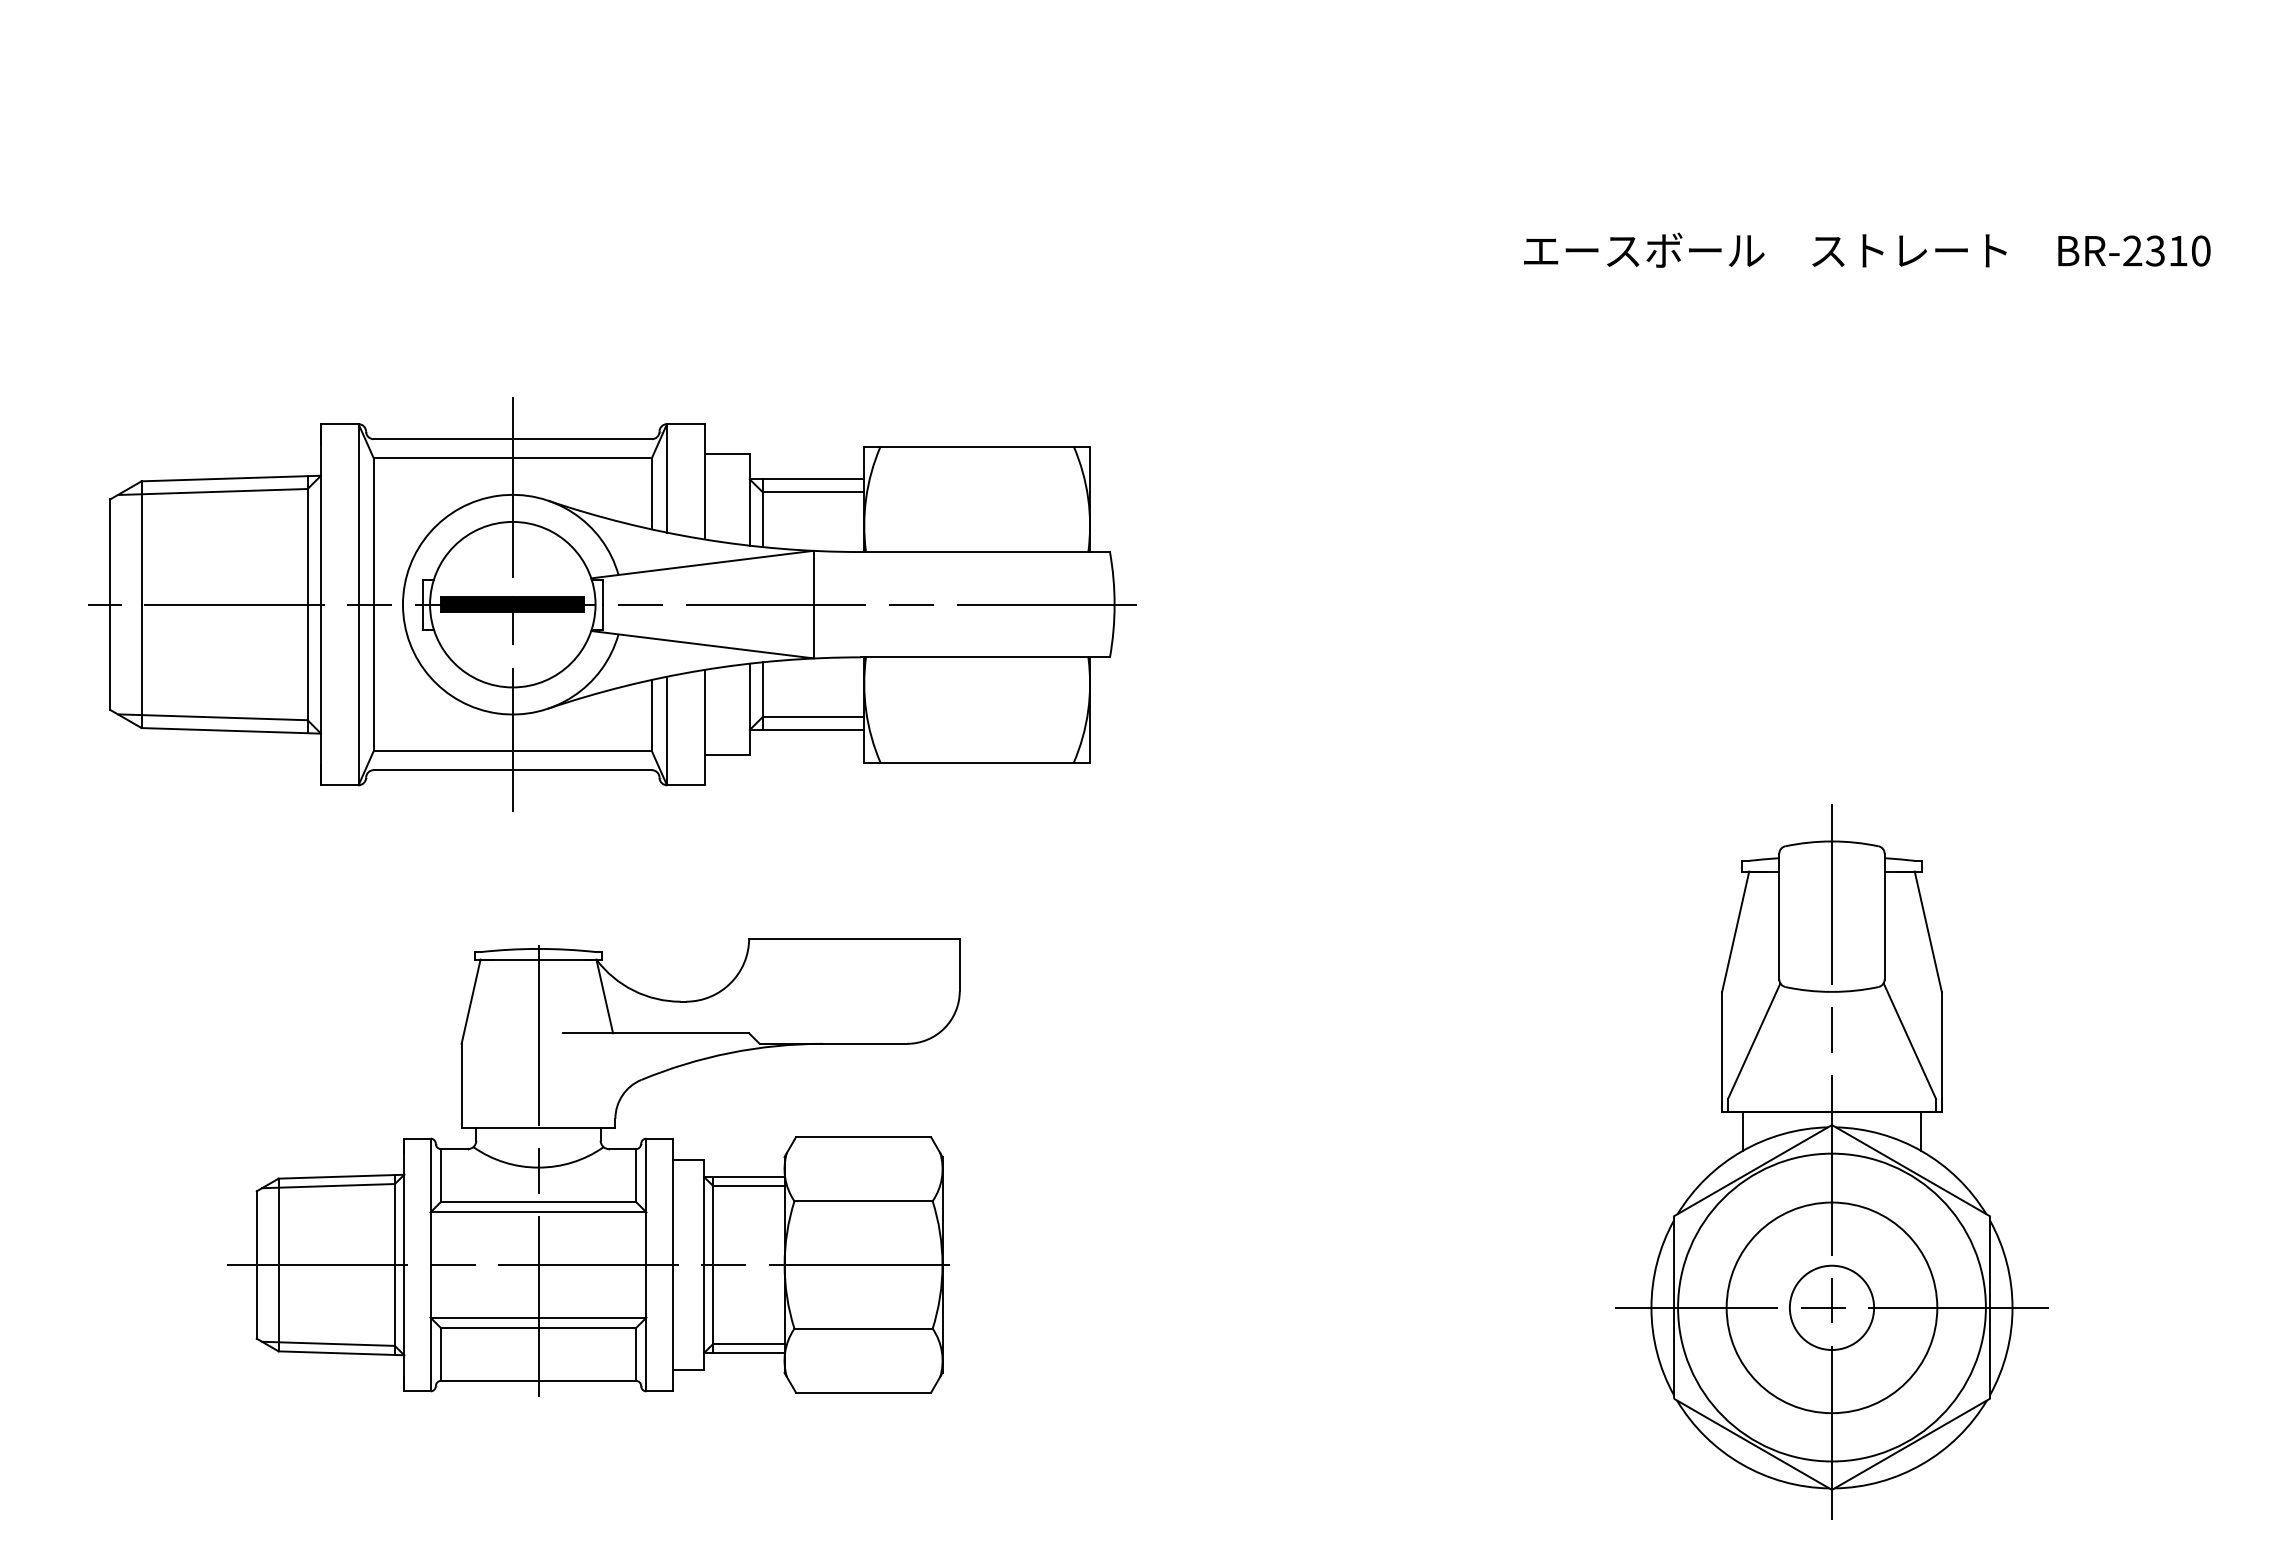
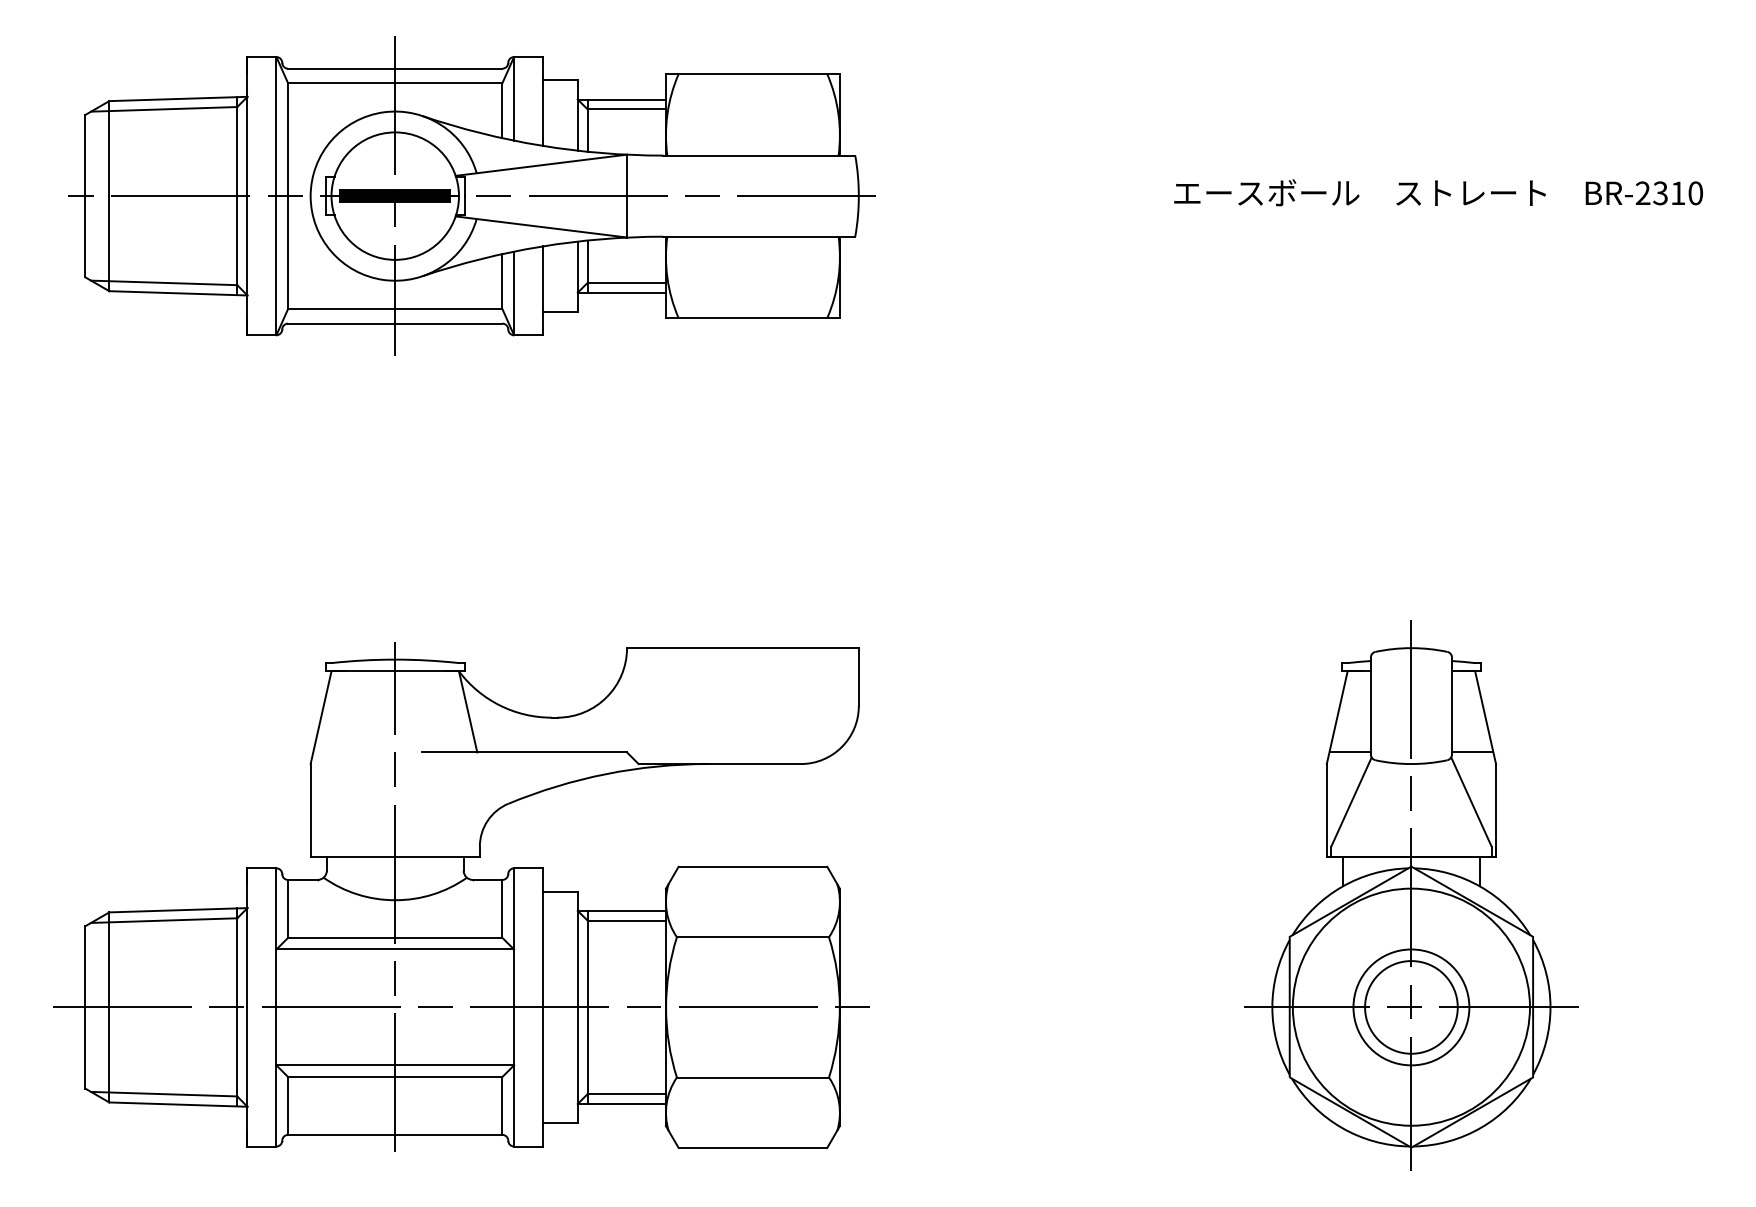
part: (612, 604) -> (472, 196), moved
line: (1753, 976) -> (1350, 752), added
line: (1910, 976) -> (1471, 752), added
part: (598, 1164) -> (461, 896), size x1.43
circle: (1831, 1307) -> (1411, 1007), size x0.71
circle: (1831, 1307) -> (1411, 1007), size x1.43

